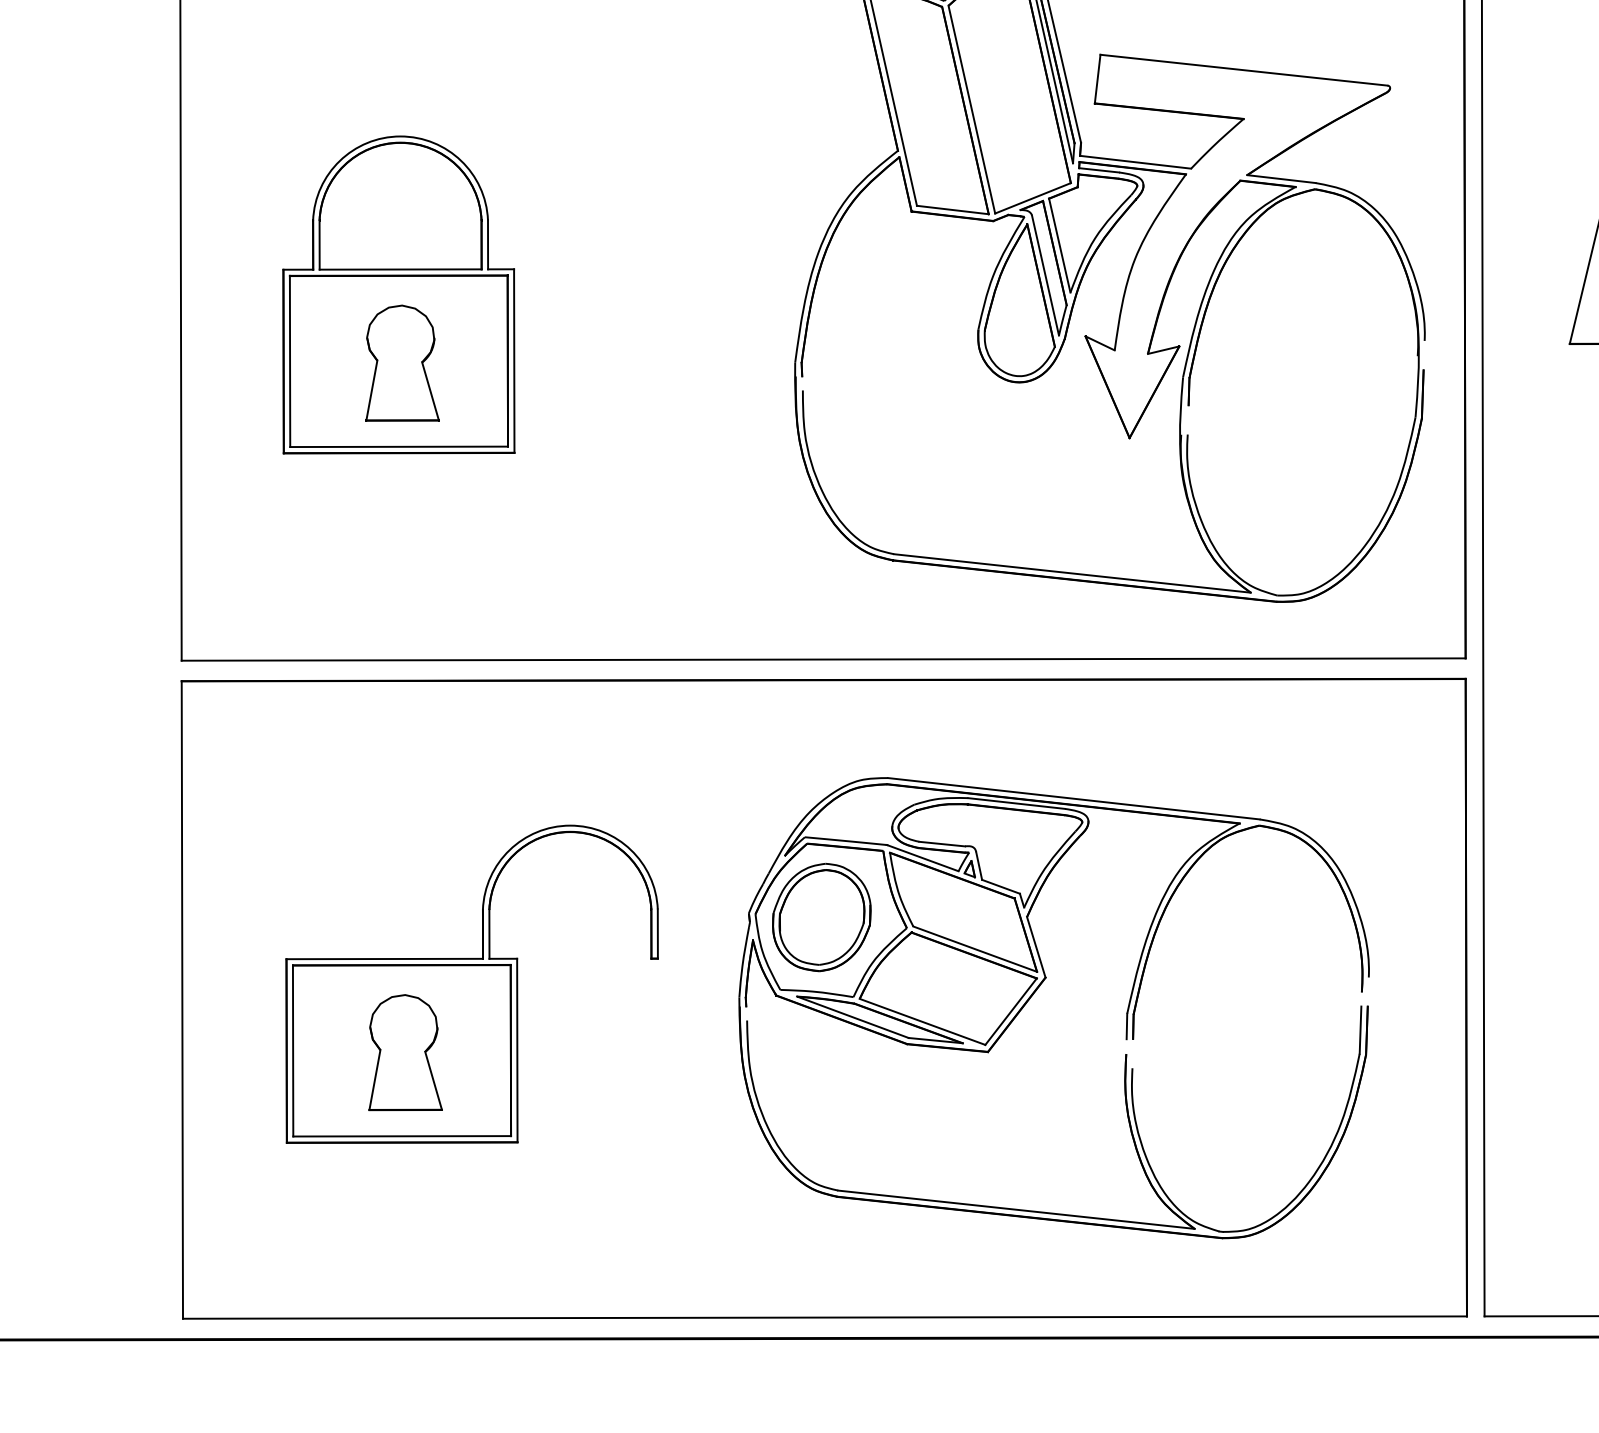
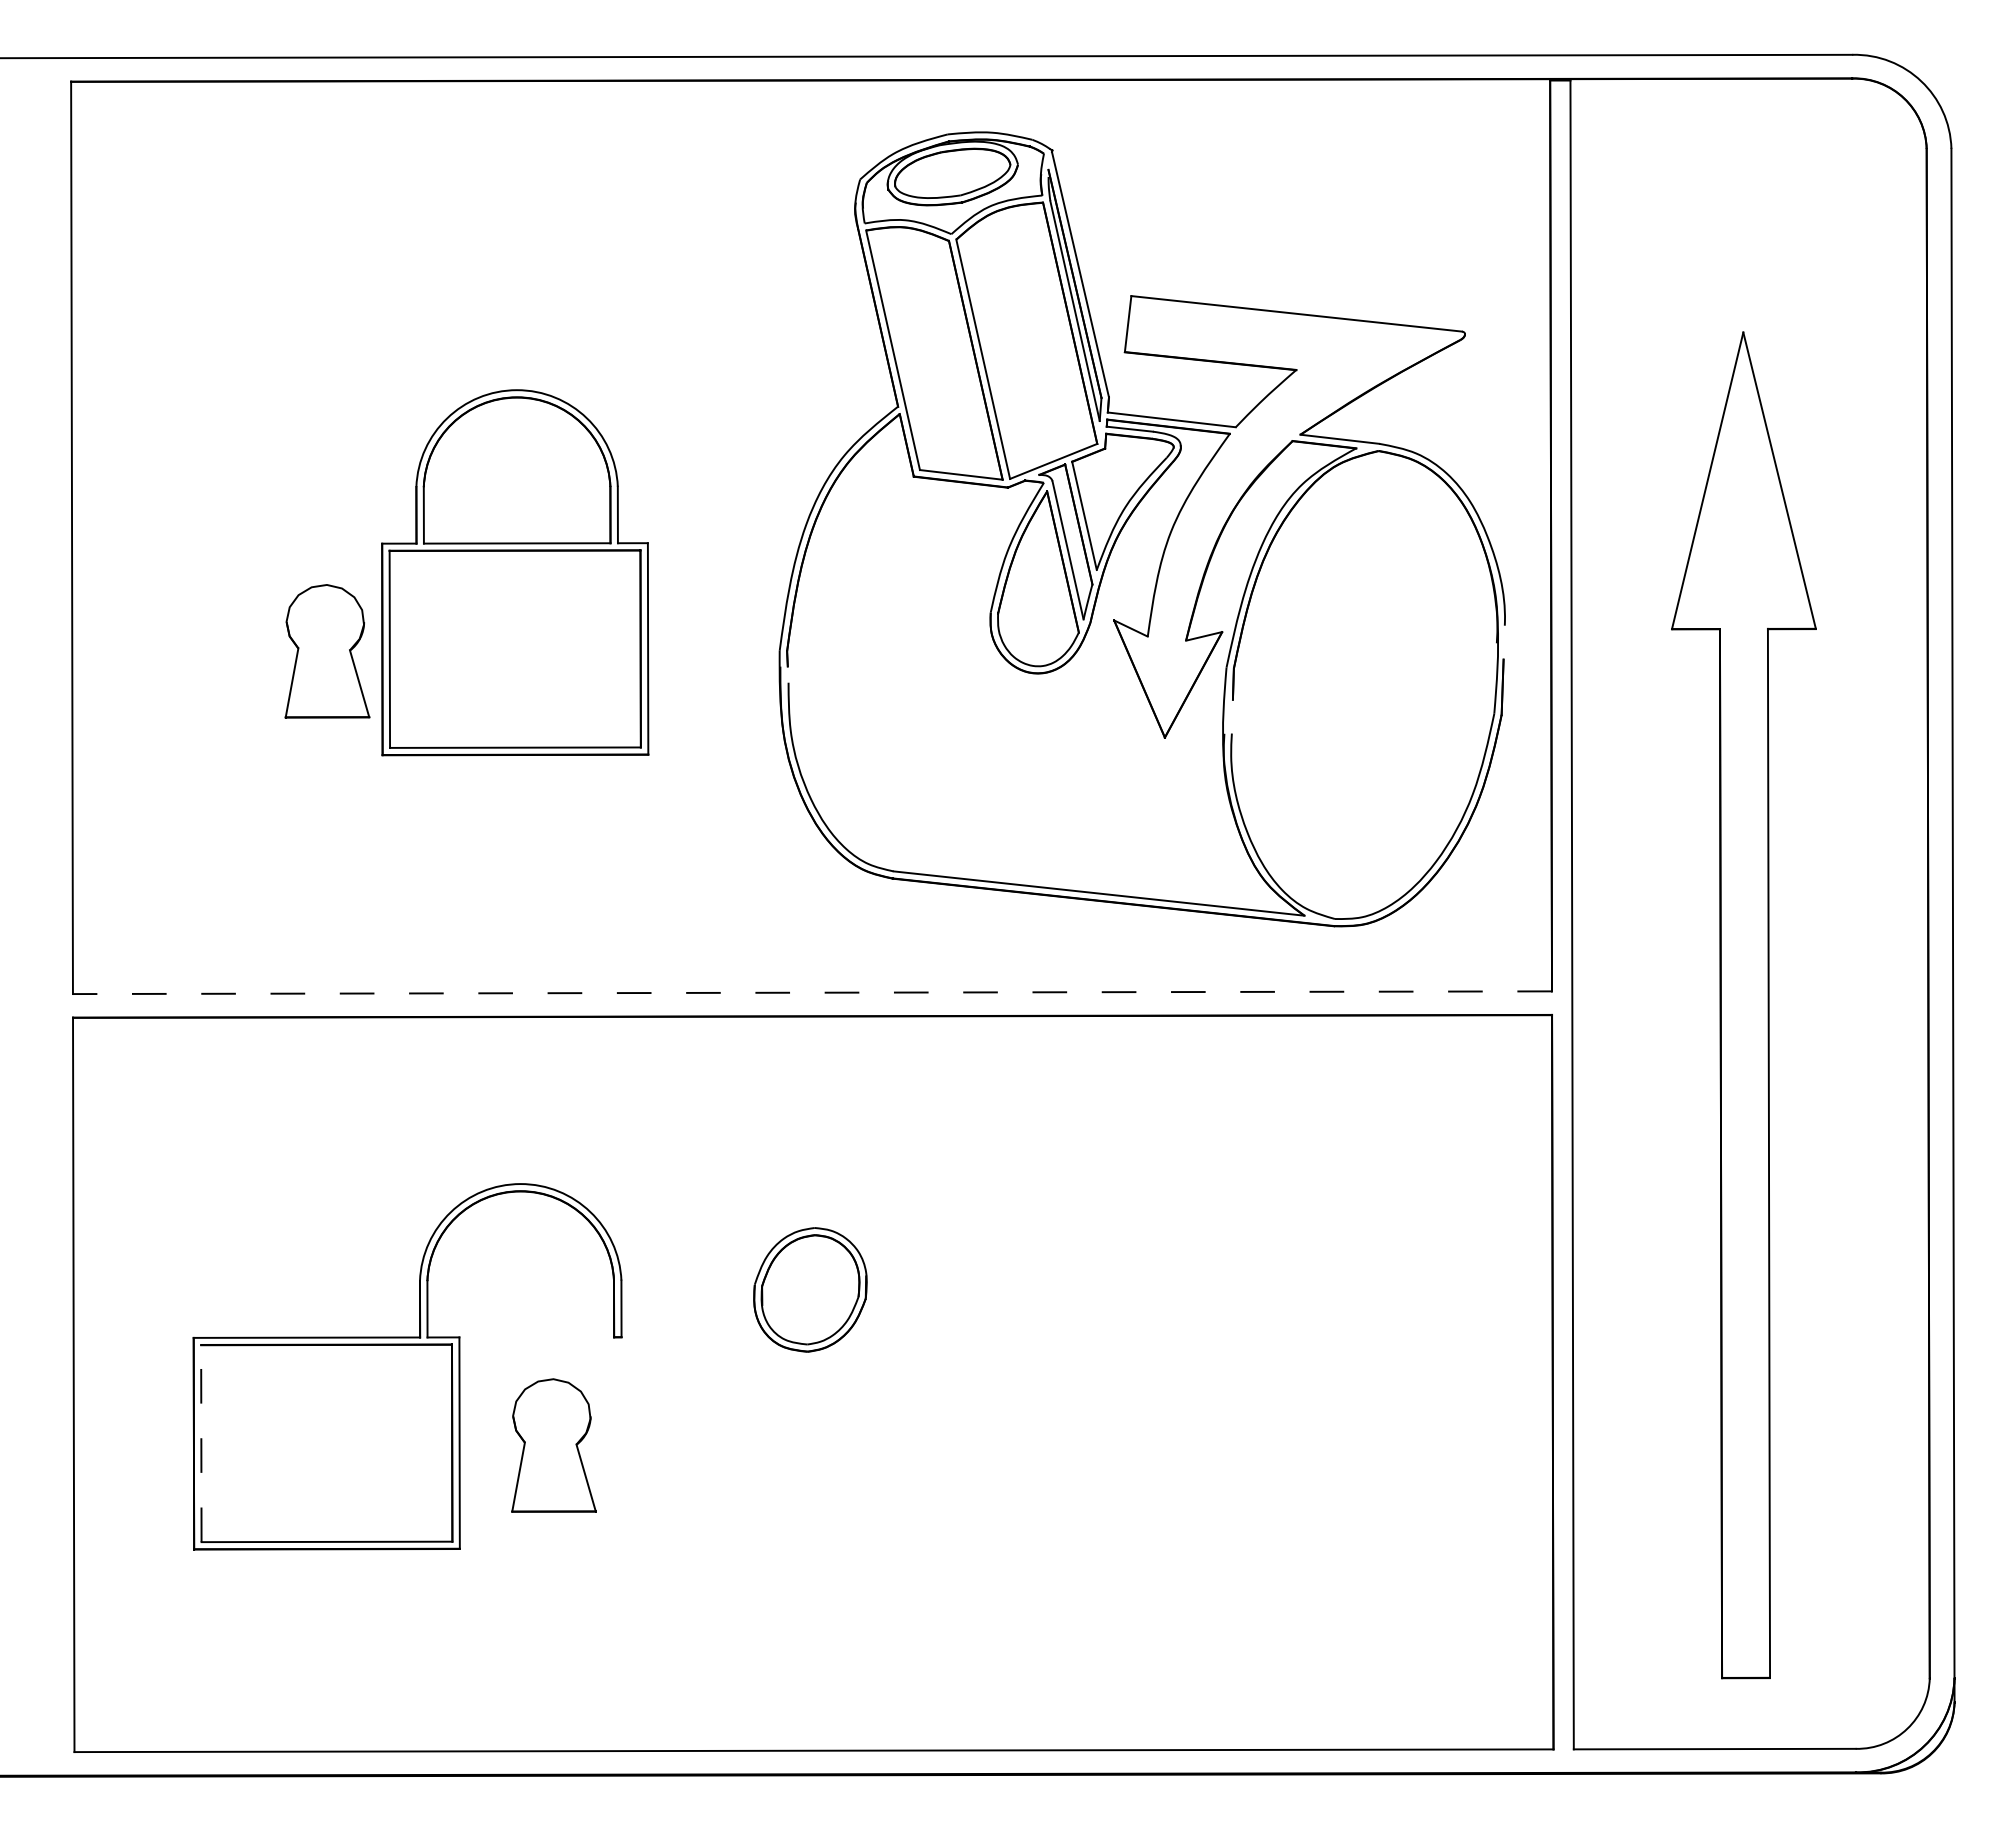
part: (399, 294) -> (515, 572), moved
line: (823, 659) -> (812, 992), solid -> dashed
part: (1035, 992) -> (1056, 1376), removed
line: (293, 1050) -> (201, 1443), solid -> dashed
part: (405, 1052) -> (553, 1445), moved

